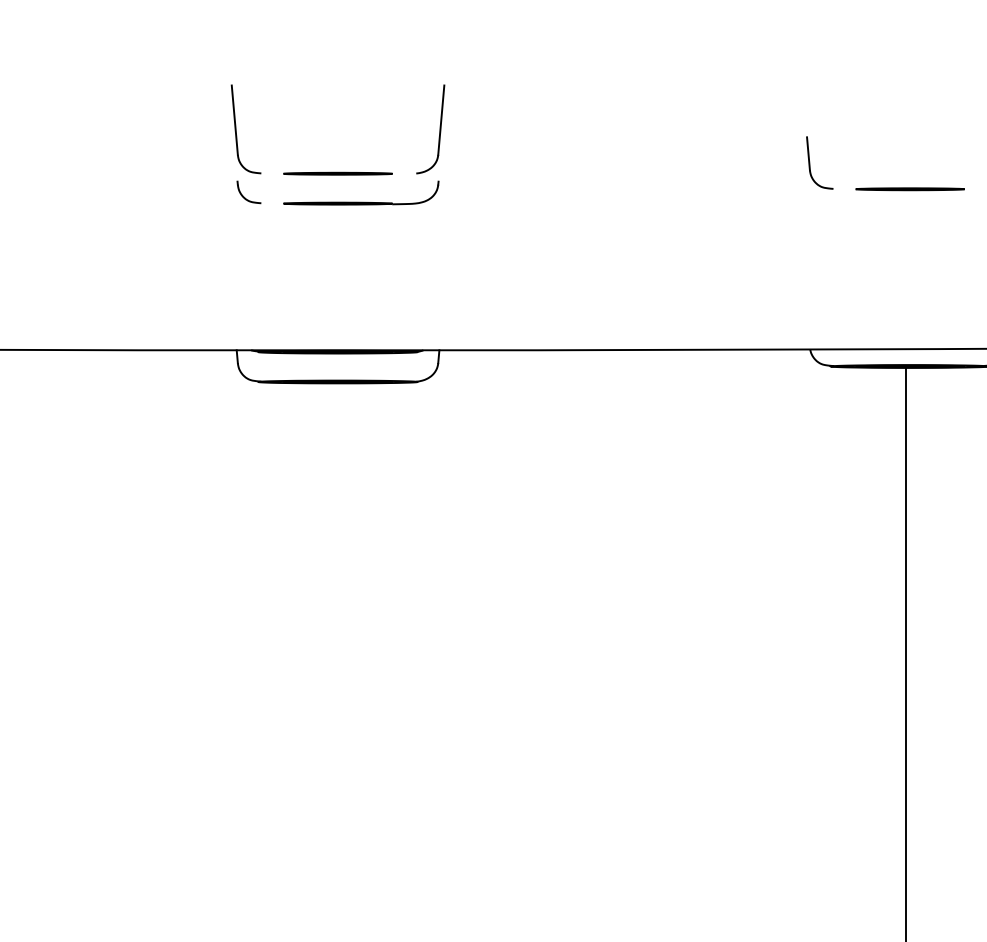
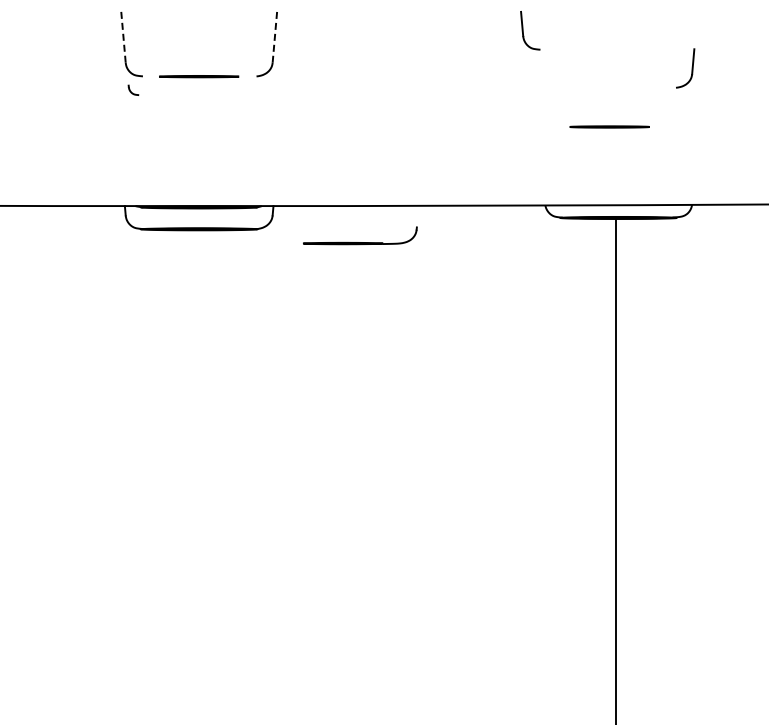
line: (234, 120) -> (123, 37), solid -> dashed
line: (440, 120) -> (274, 37), solid -> dashed
part: (810, 162) -> (523, 30), moved
line: (909, 188) -> (609, 126), moved
part: (248, 192) -> (133, 90), size x0.6
part: (361, 202) -> (360, 242), moved

